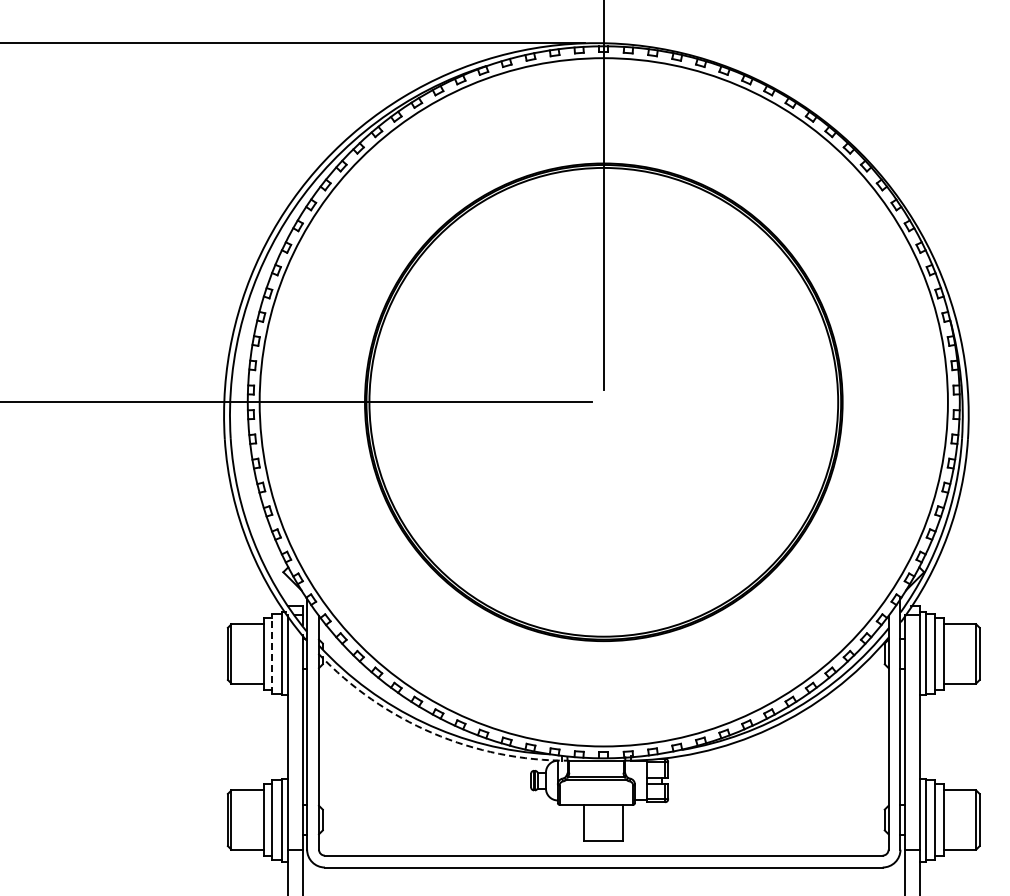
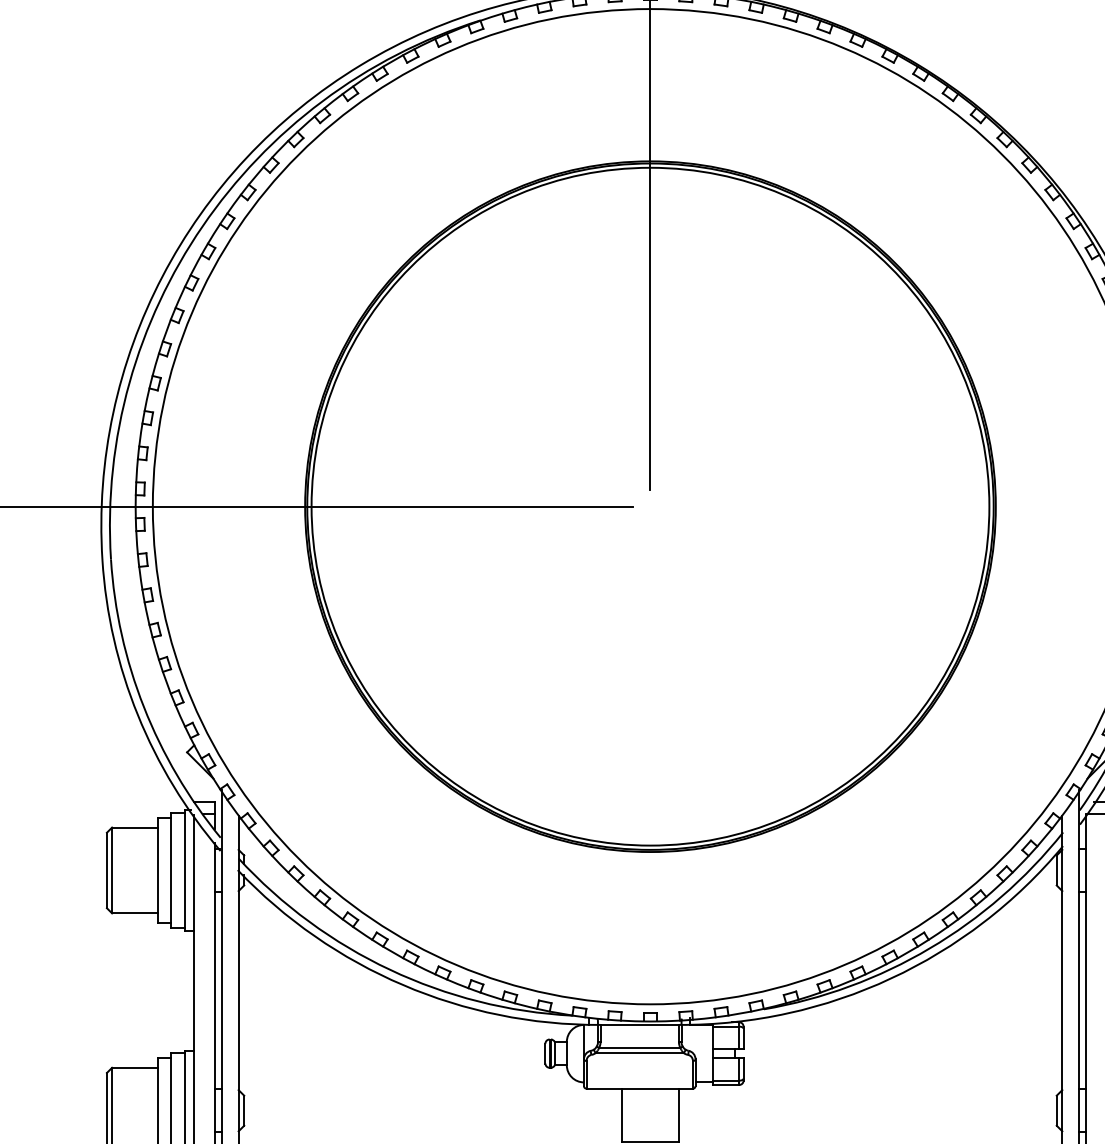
line: (272, 653) -> (171, 869), dashed -> solid
arc: (432, 733) -> (402, 985), dashed -> solid

